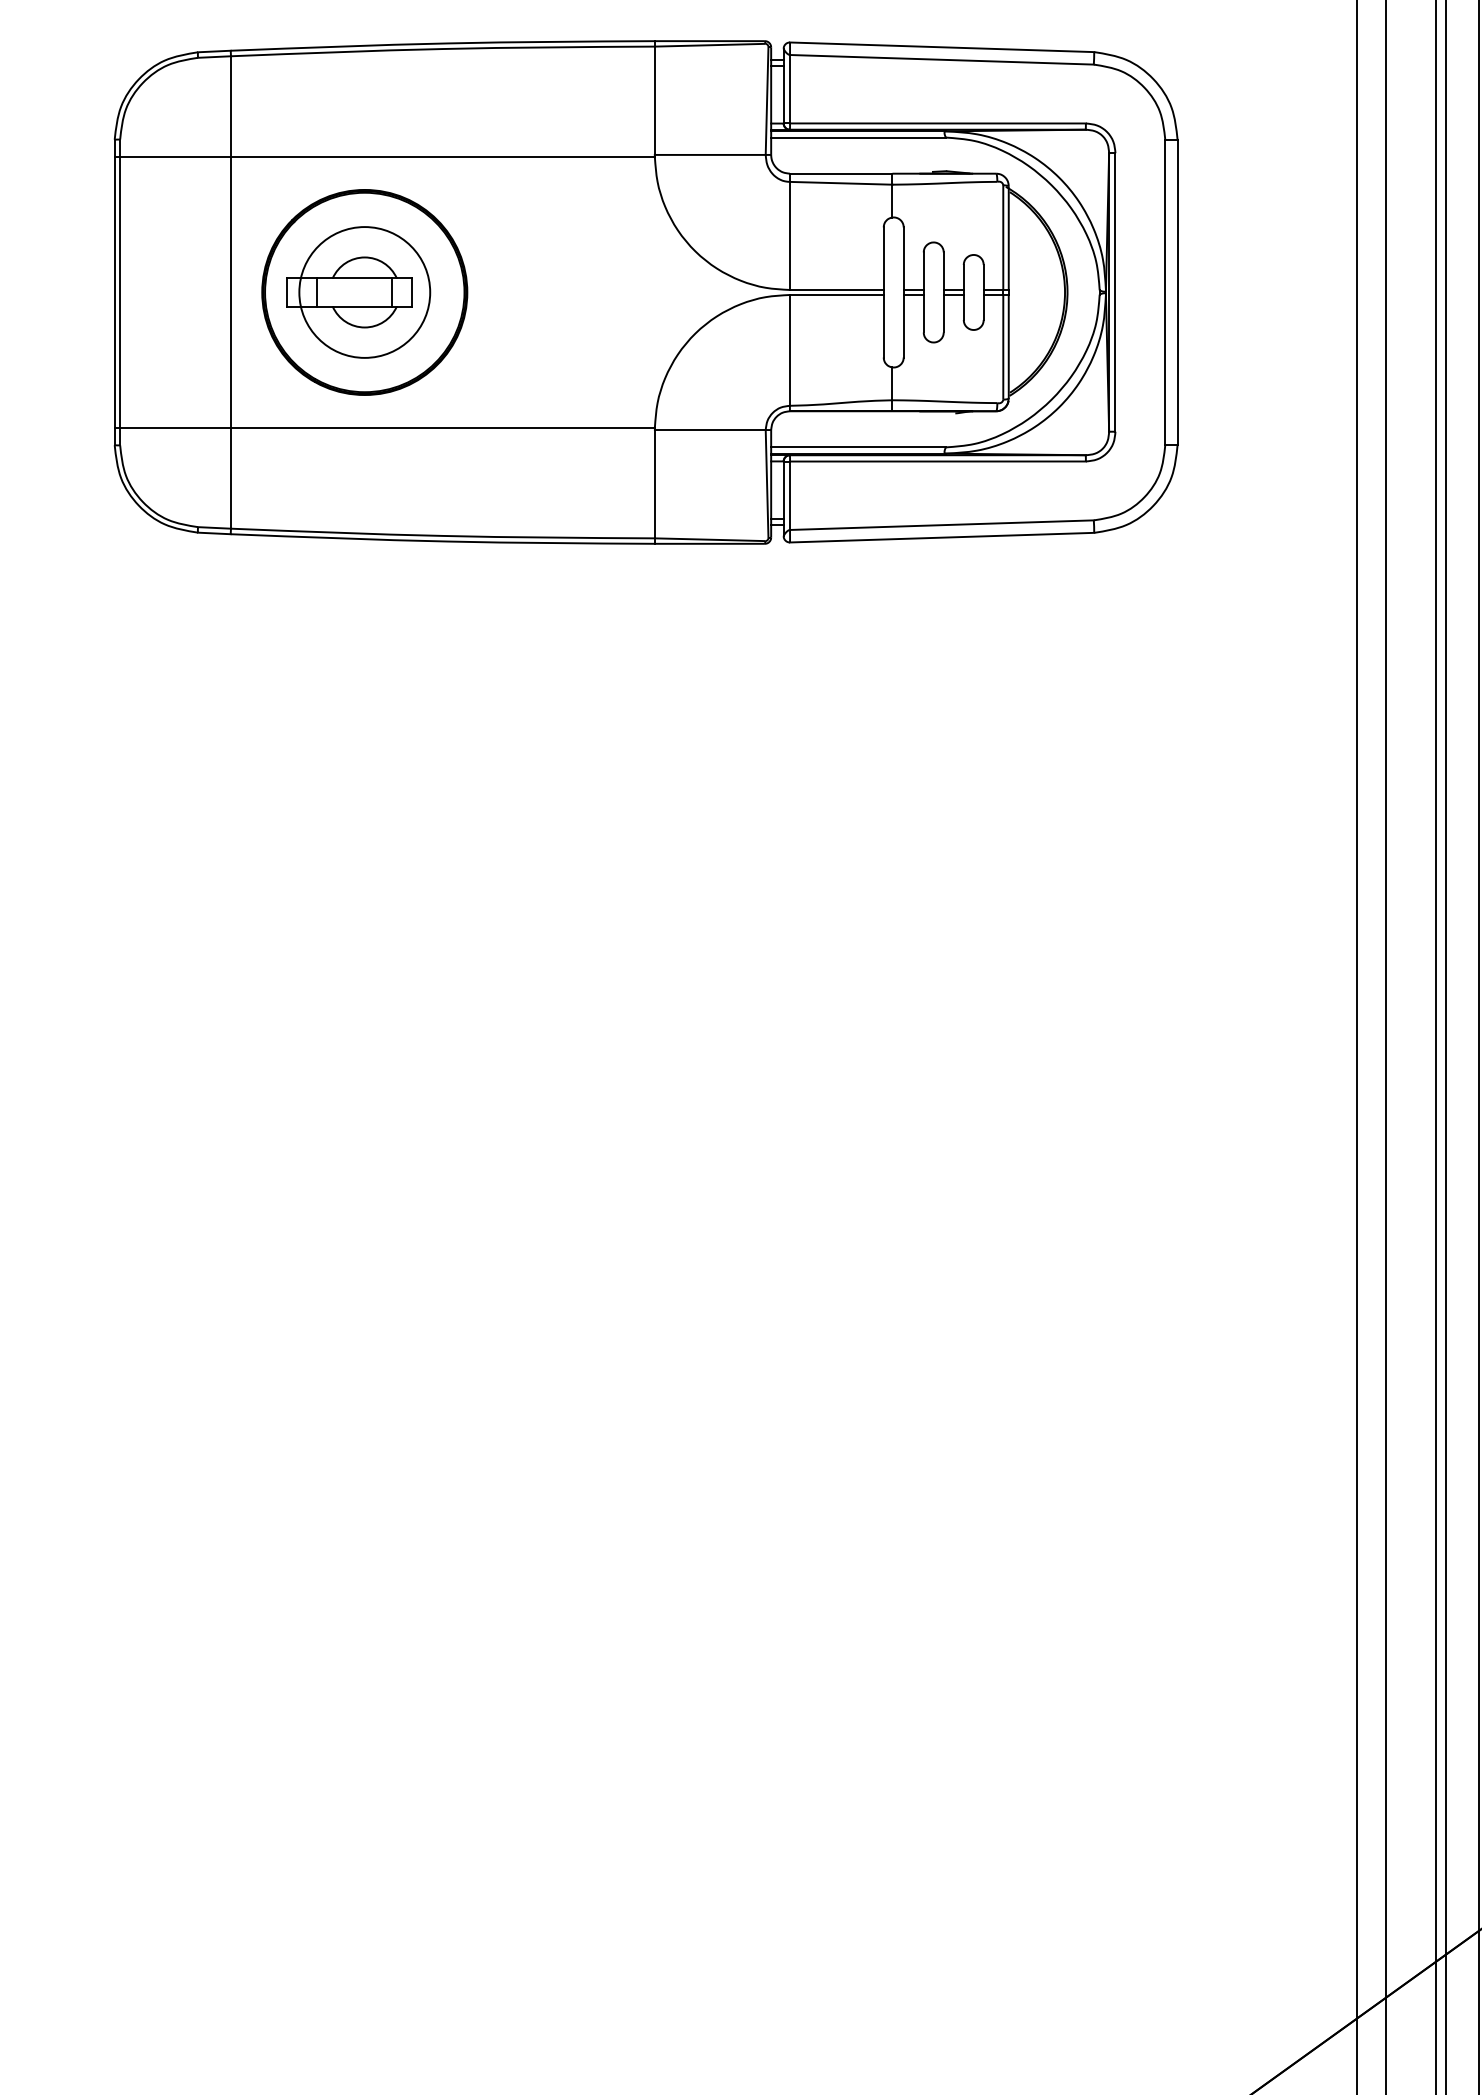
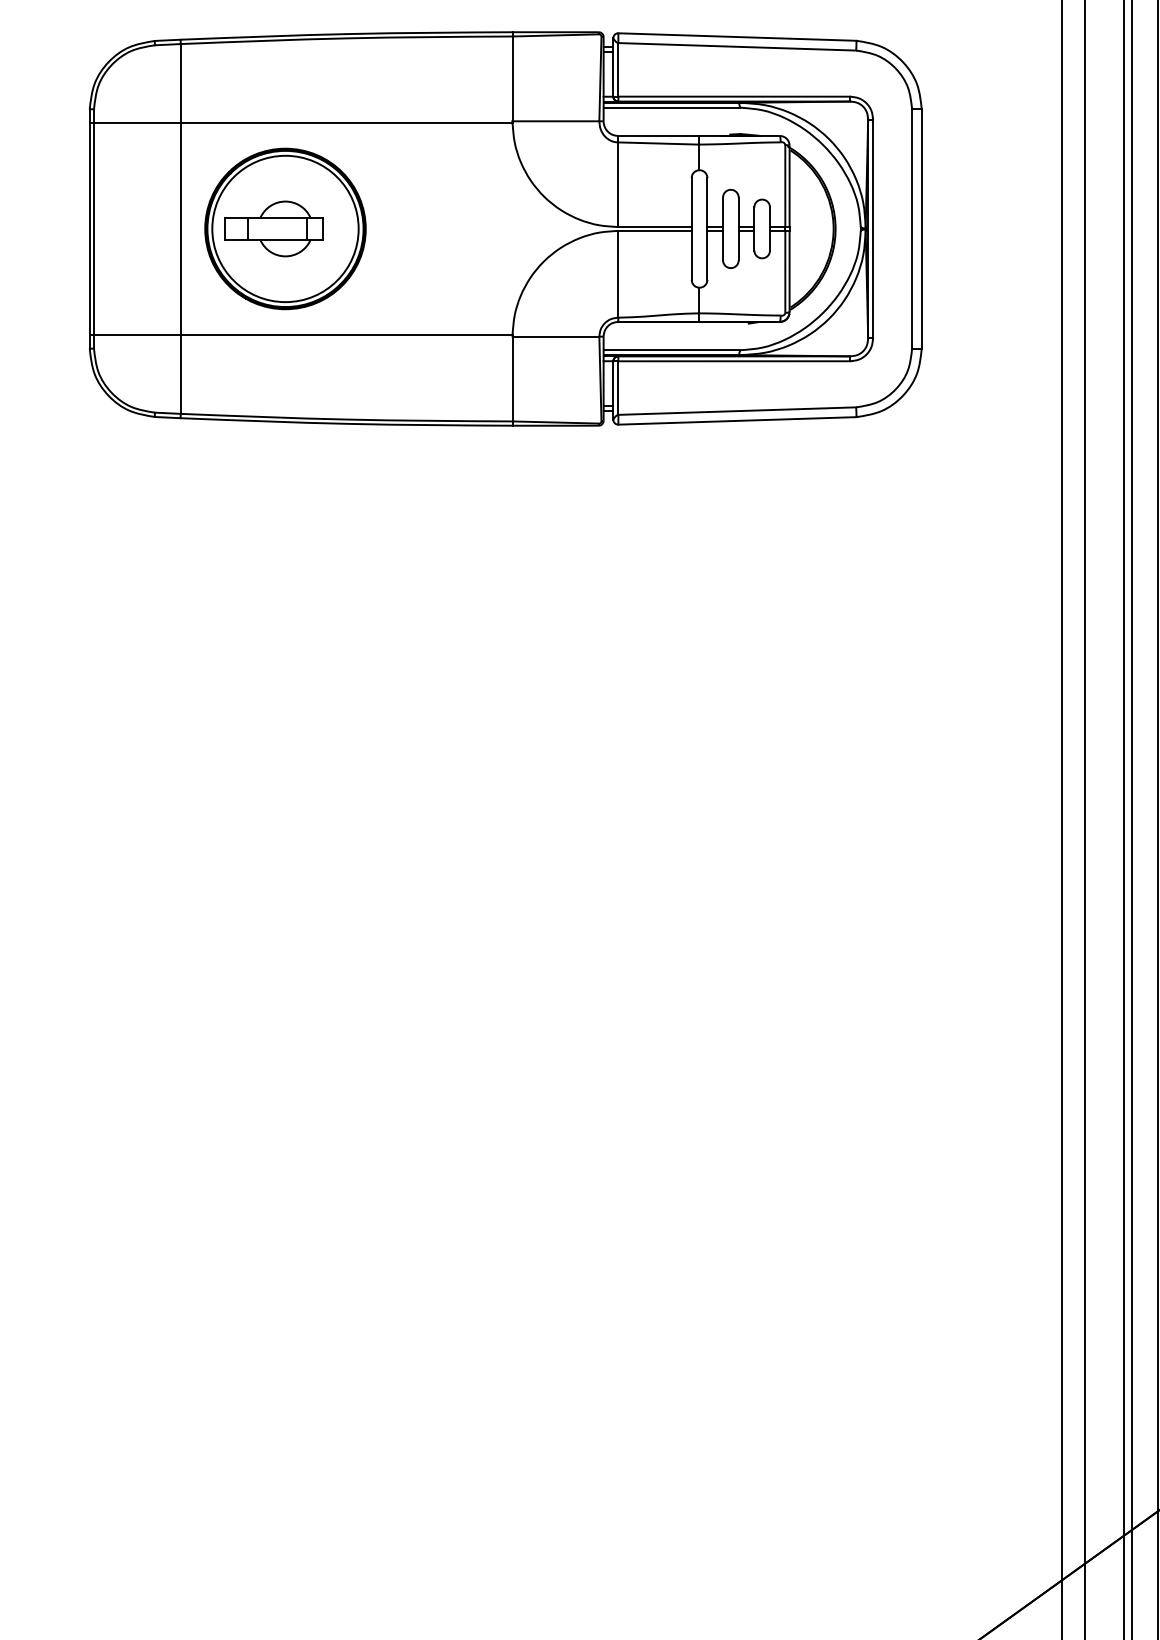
circle: (364, 292) -> (285, 228), size x1.43

